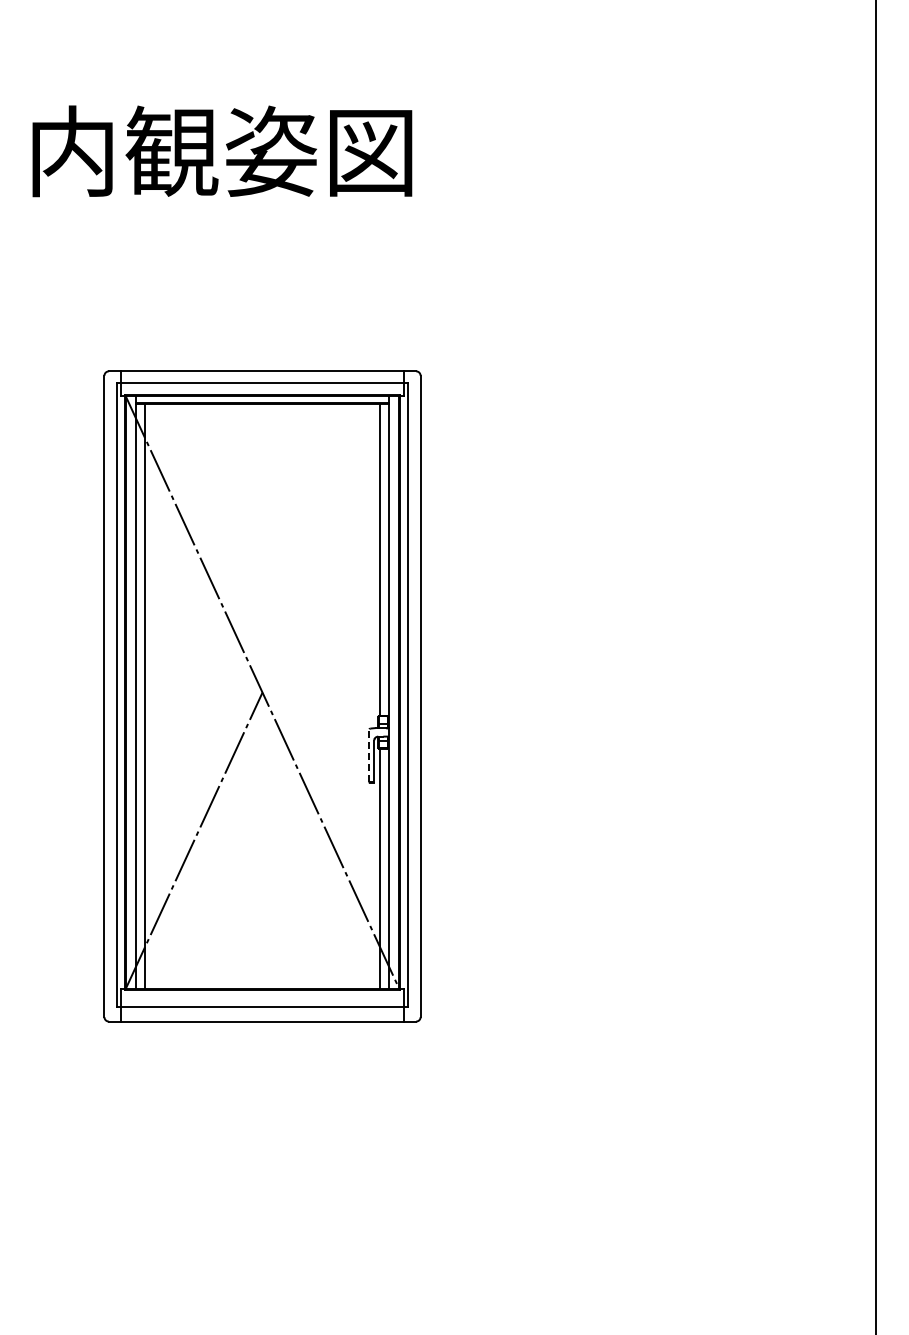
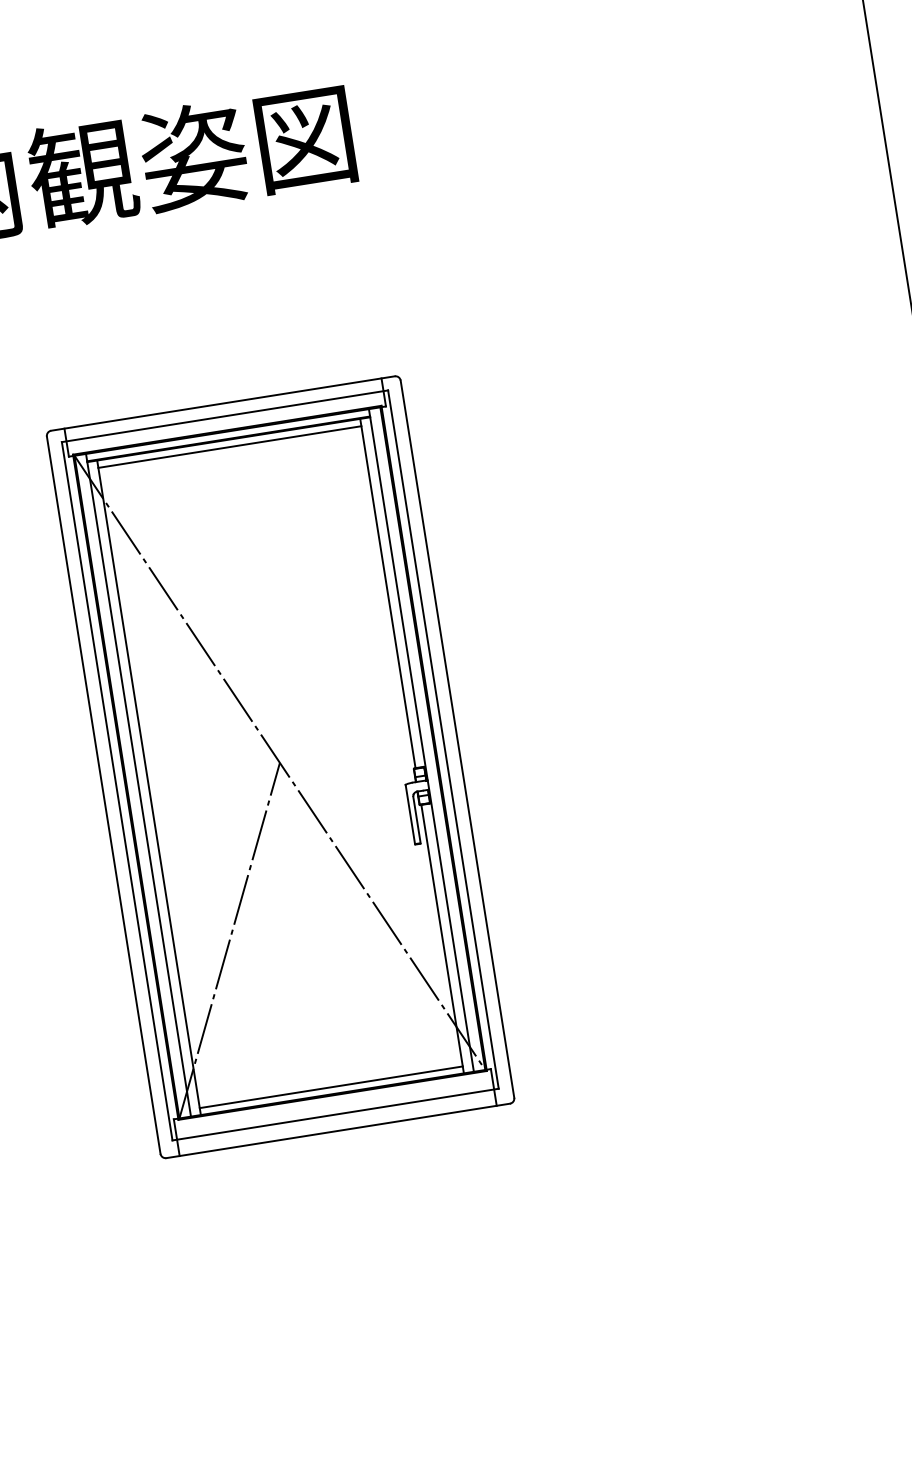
line: (262, 410) -> (229, 447), added
line: (369, 755) -> (410, 814), dashed -> solid
line: (262, 982) -> (331, 1087), added

